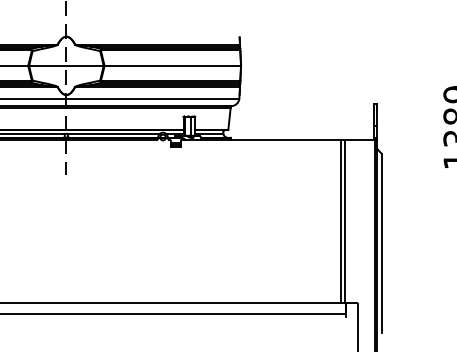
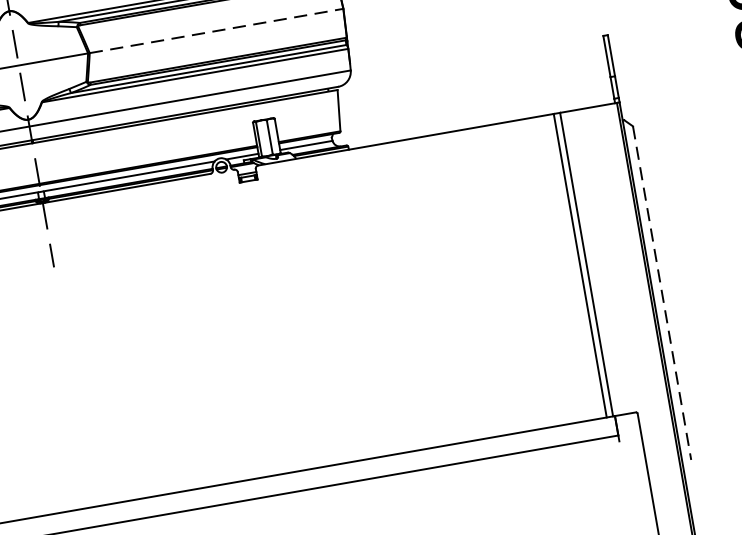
line: (173, 65) -> (217, 30), solid -> dashed
line: (381, 243) -> (661, 293), solid -> dashed

